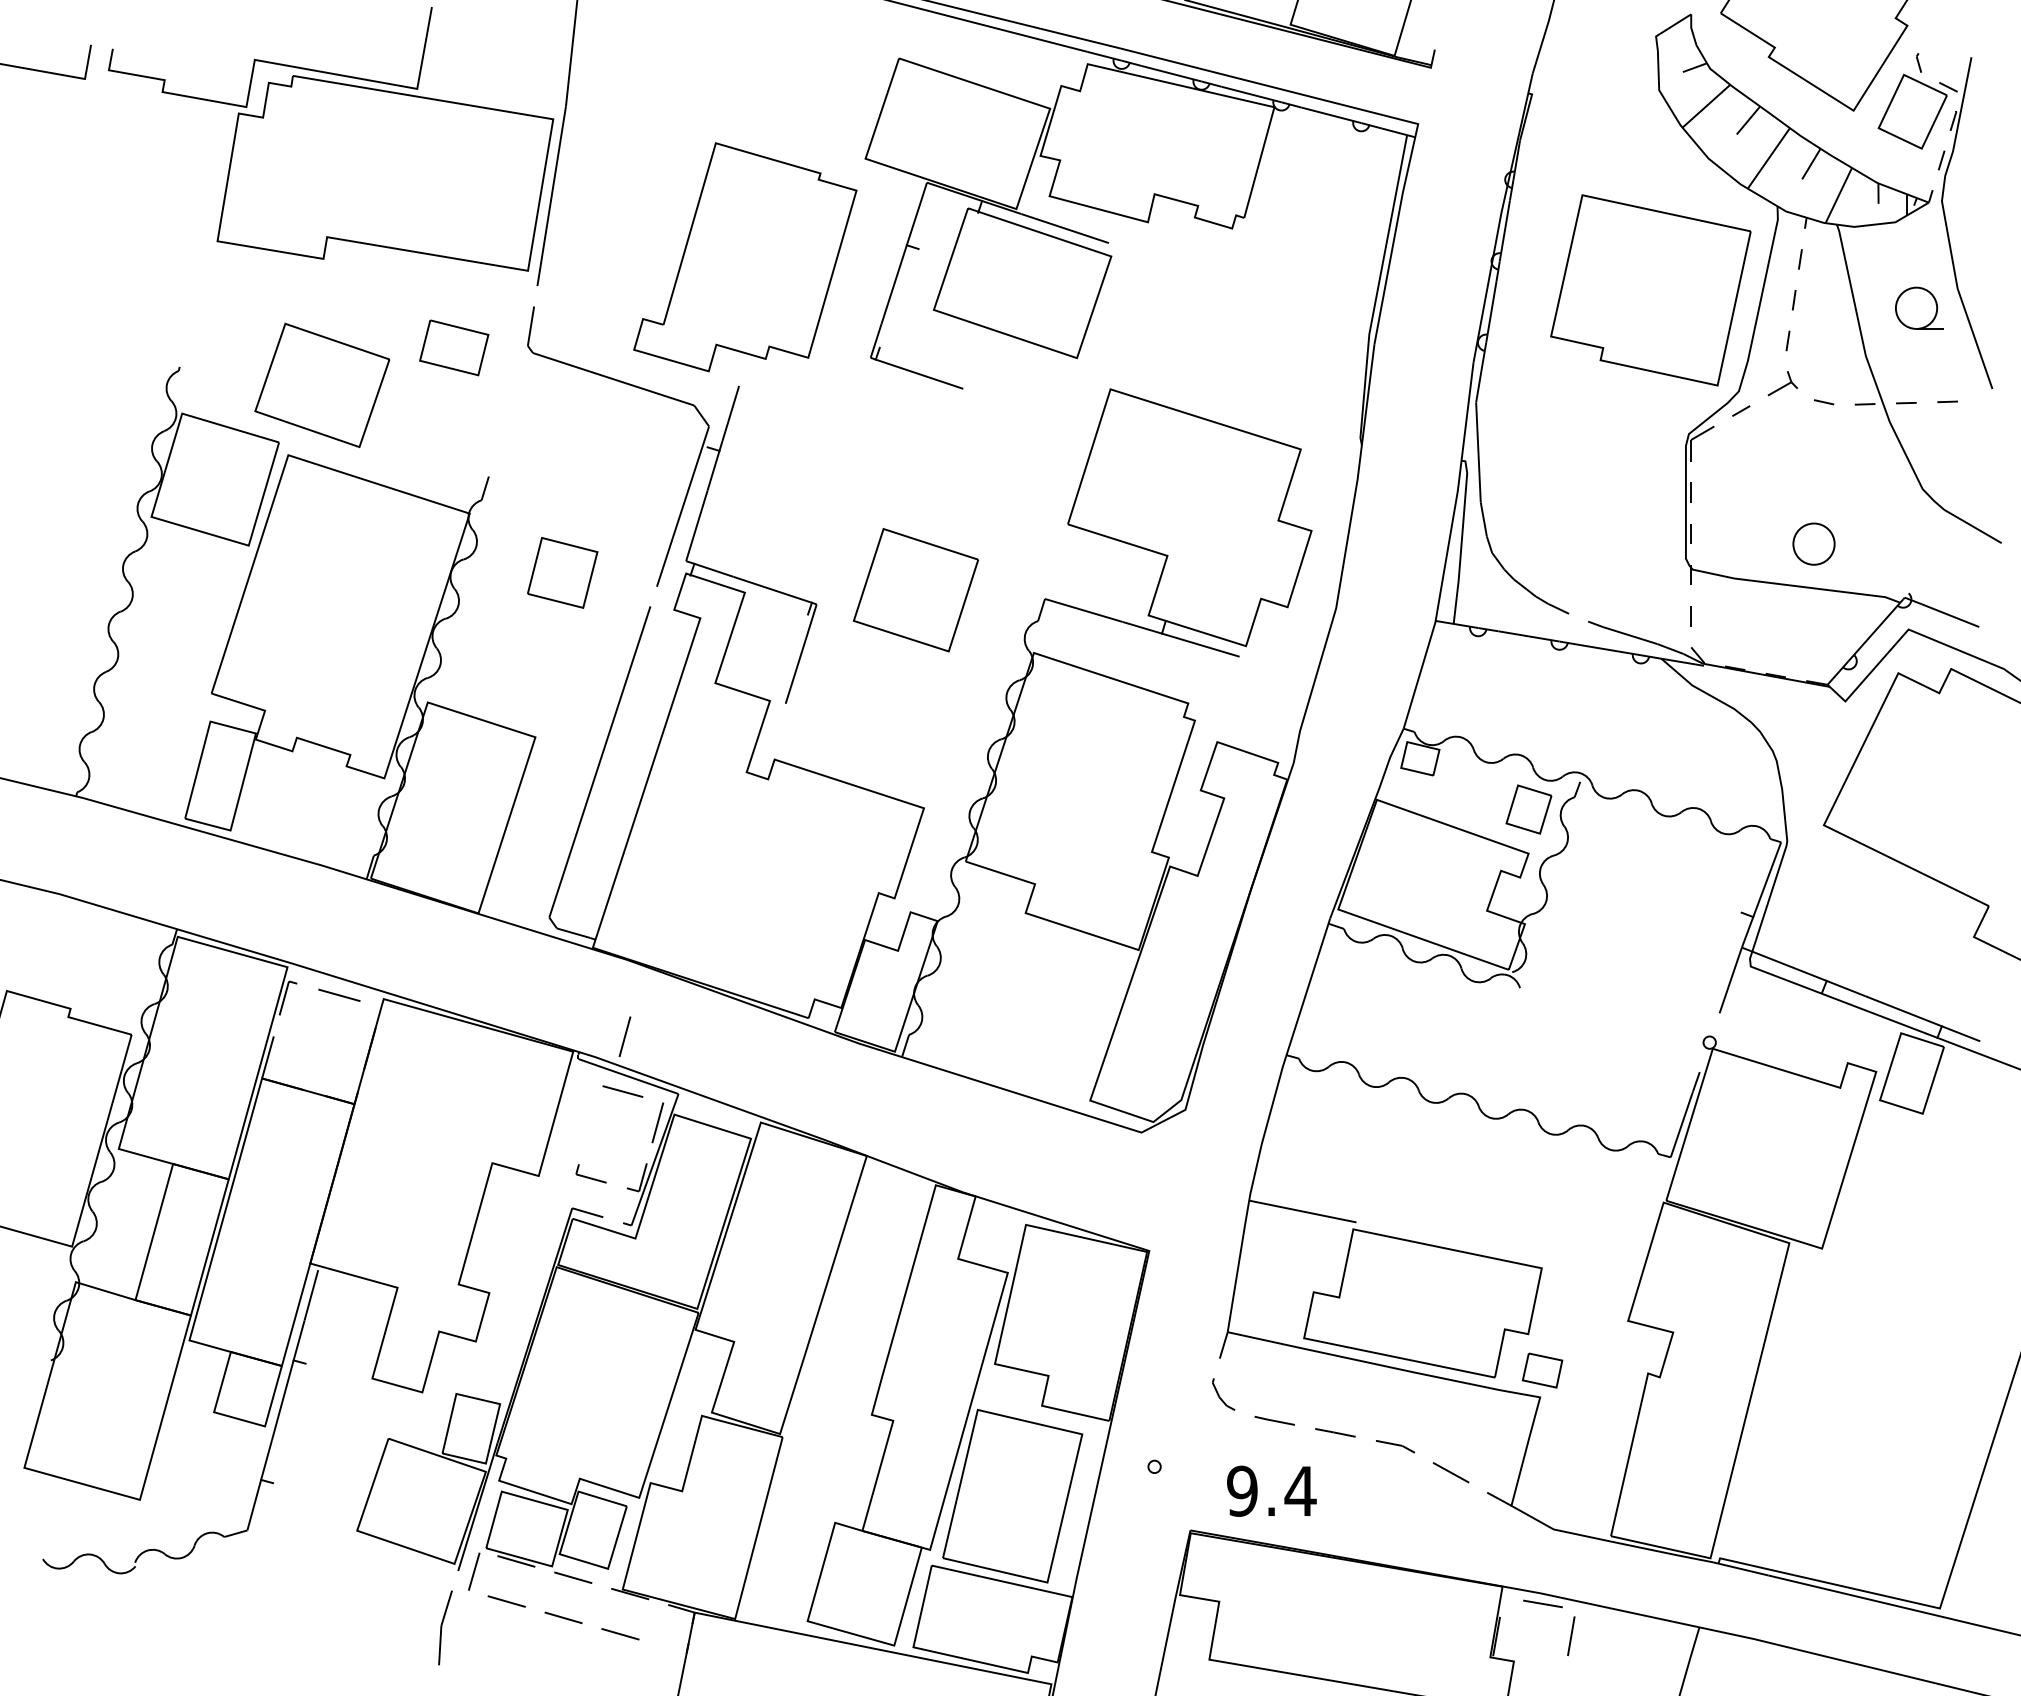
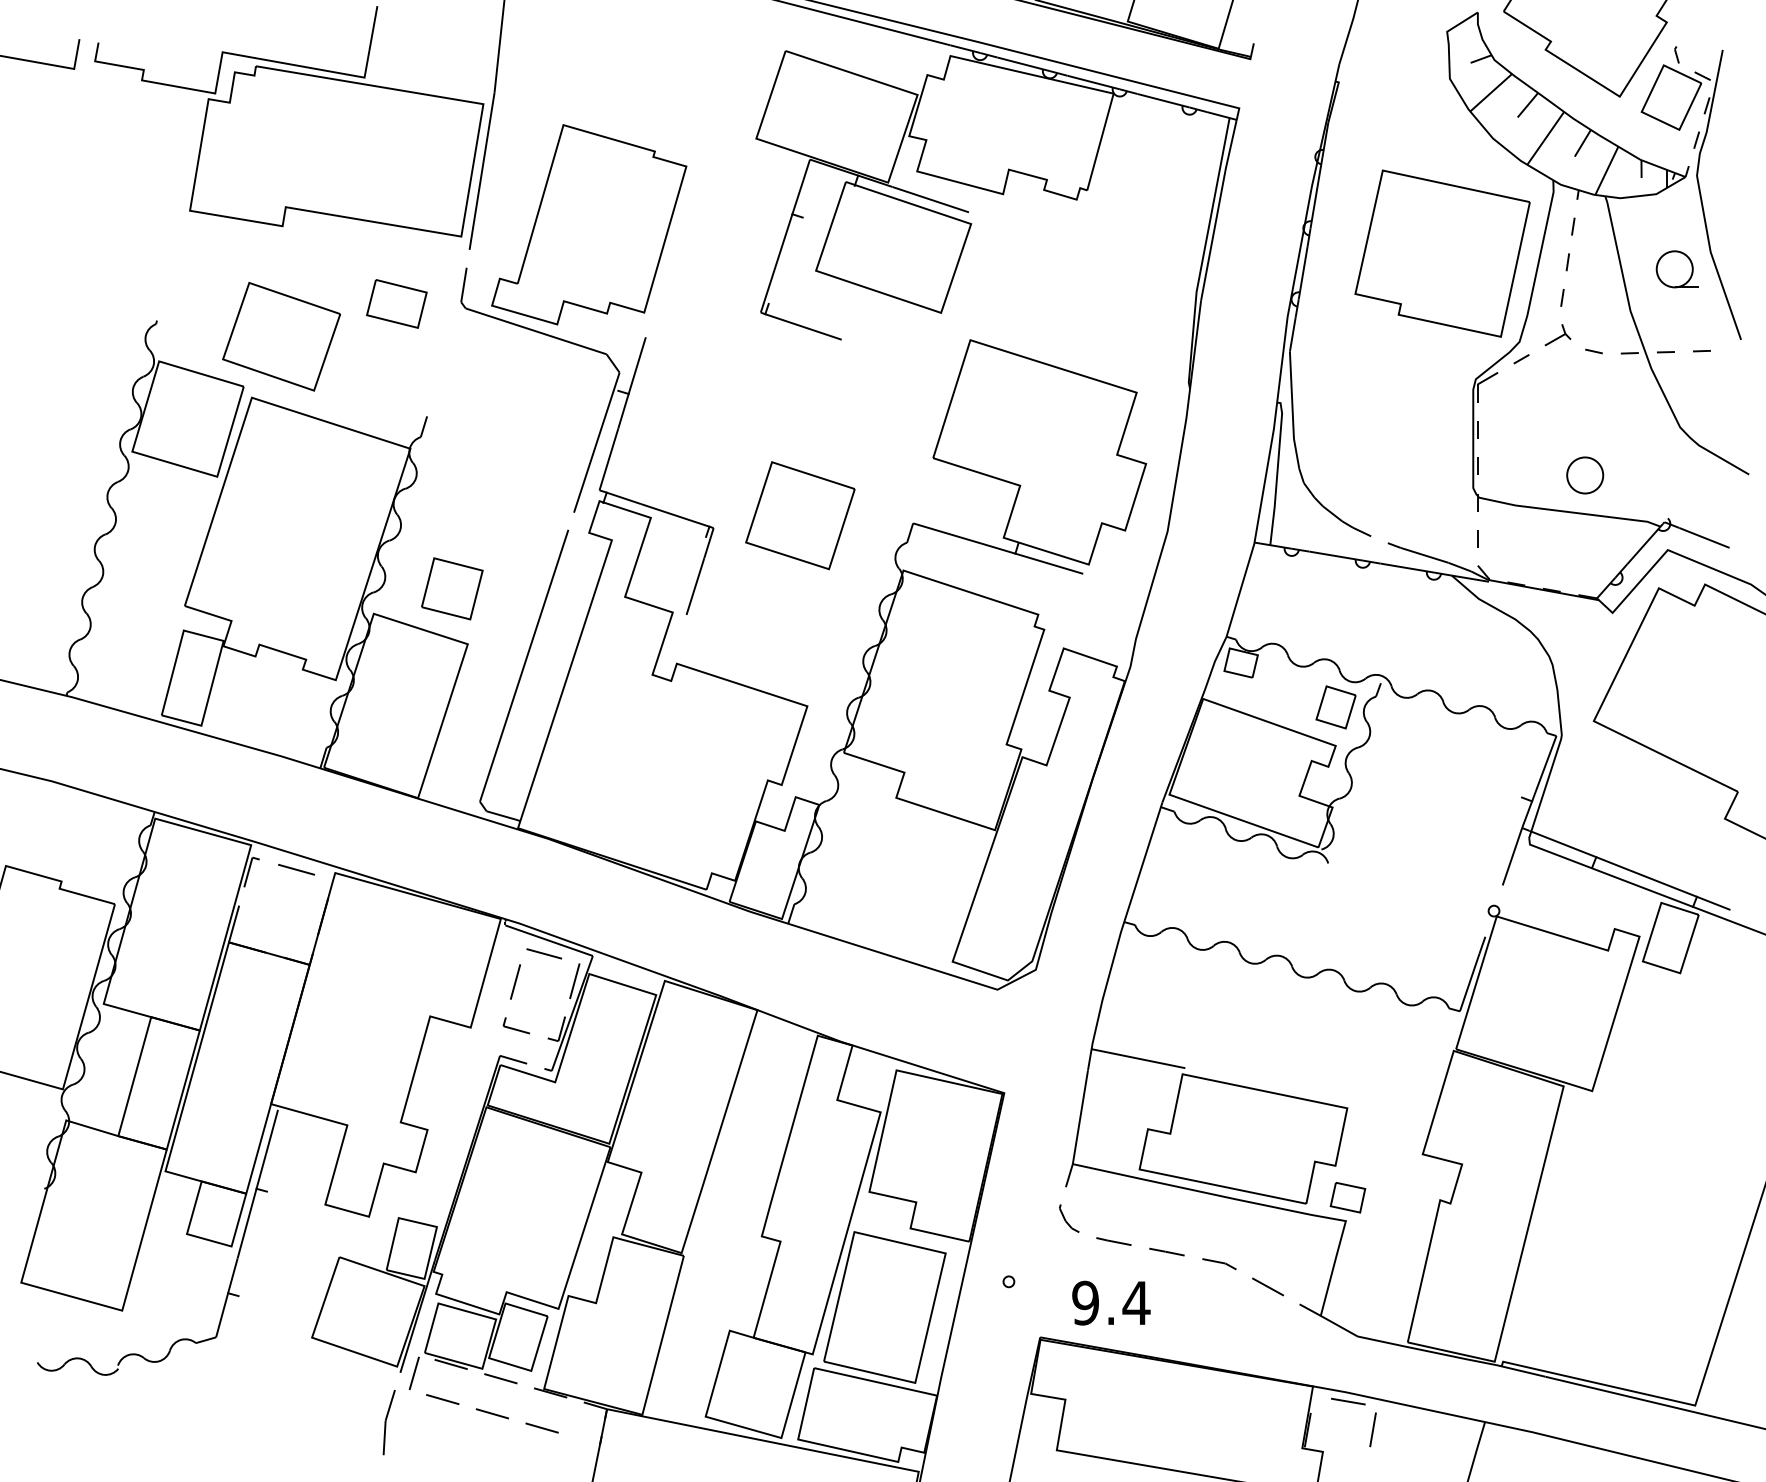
part: (745, 257) -> (589, 224), moved
part: (562, 572) -> (452, 588), moved
line: (624, 1036) -> (515, 981), moved

